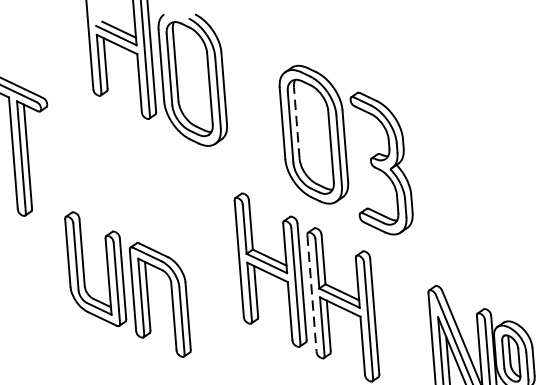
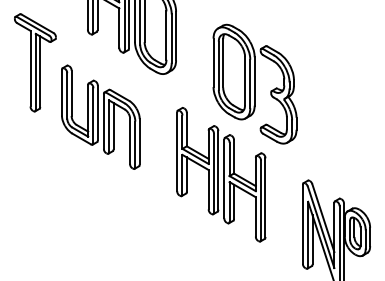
line: (297, 121) -> (223, 62), dashed -> solid
part: (127, 283) -> (100, 116), moved
line: (312, 294) -> (224, 179), dashed -> solid

